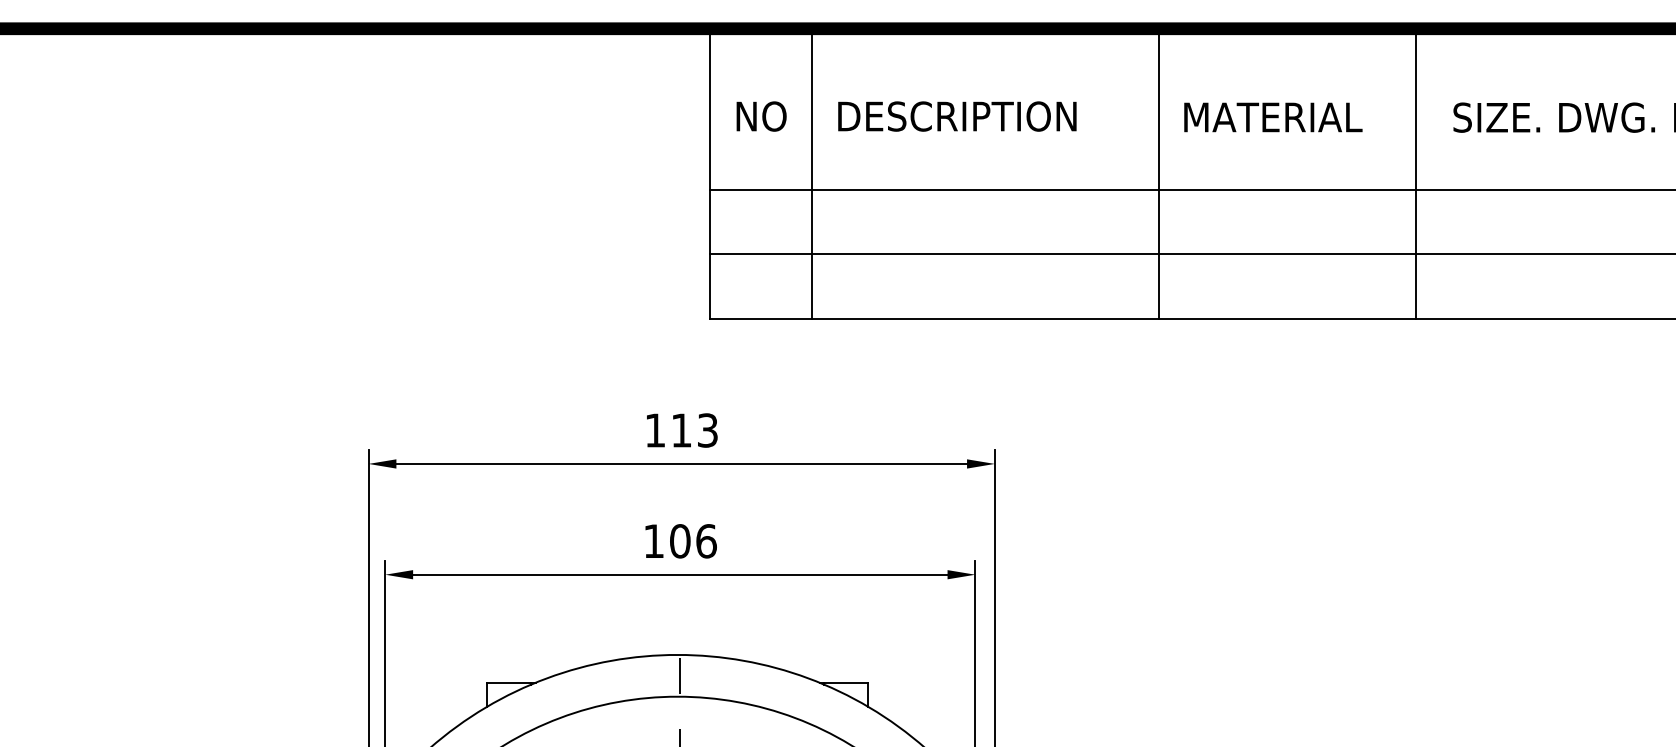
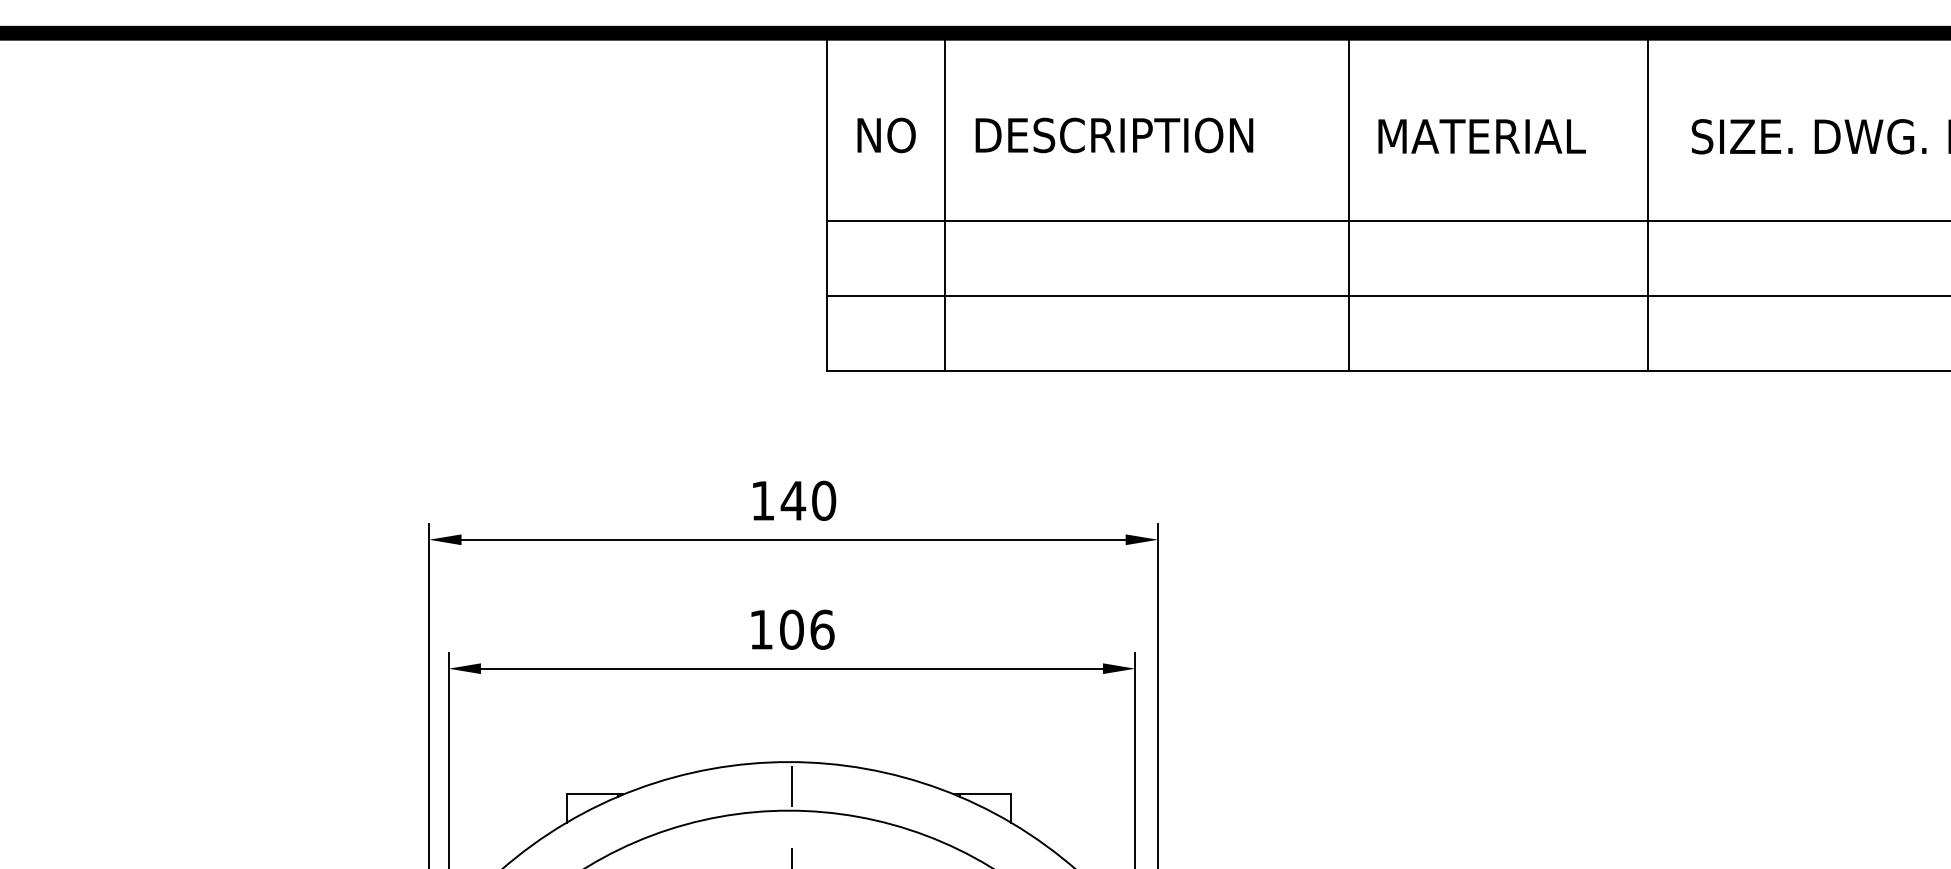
text: (694, 430) -> (808, 500), 113 -> 140

